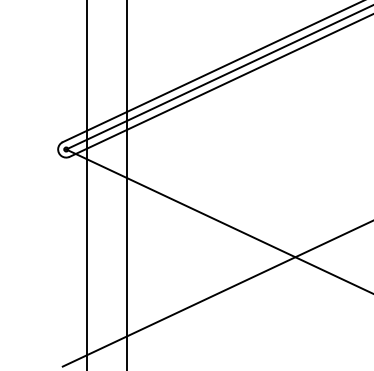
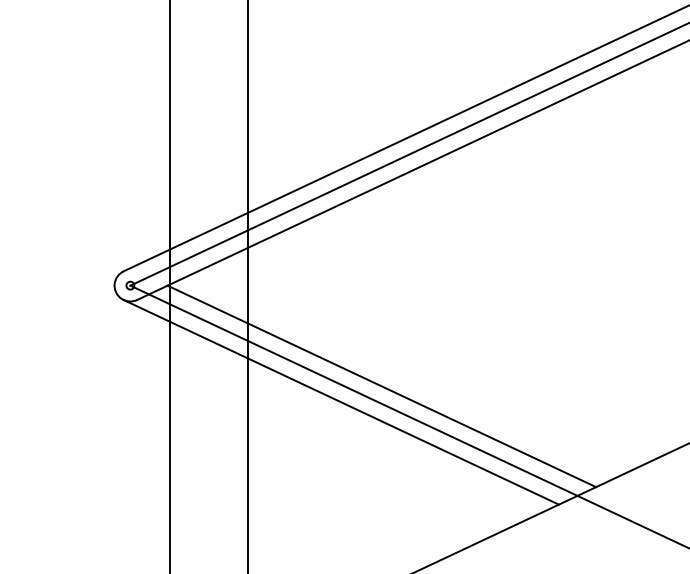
line: (194, 200) -> (380, 385), added
line: (173, 208) -> (339, 400), added

